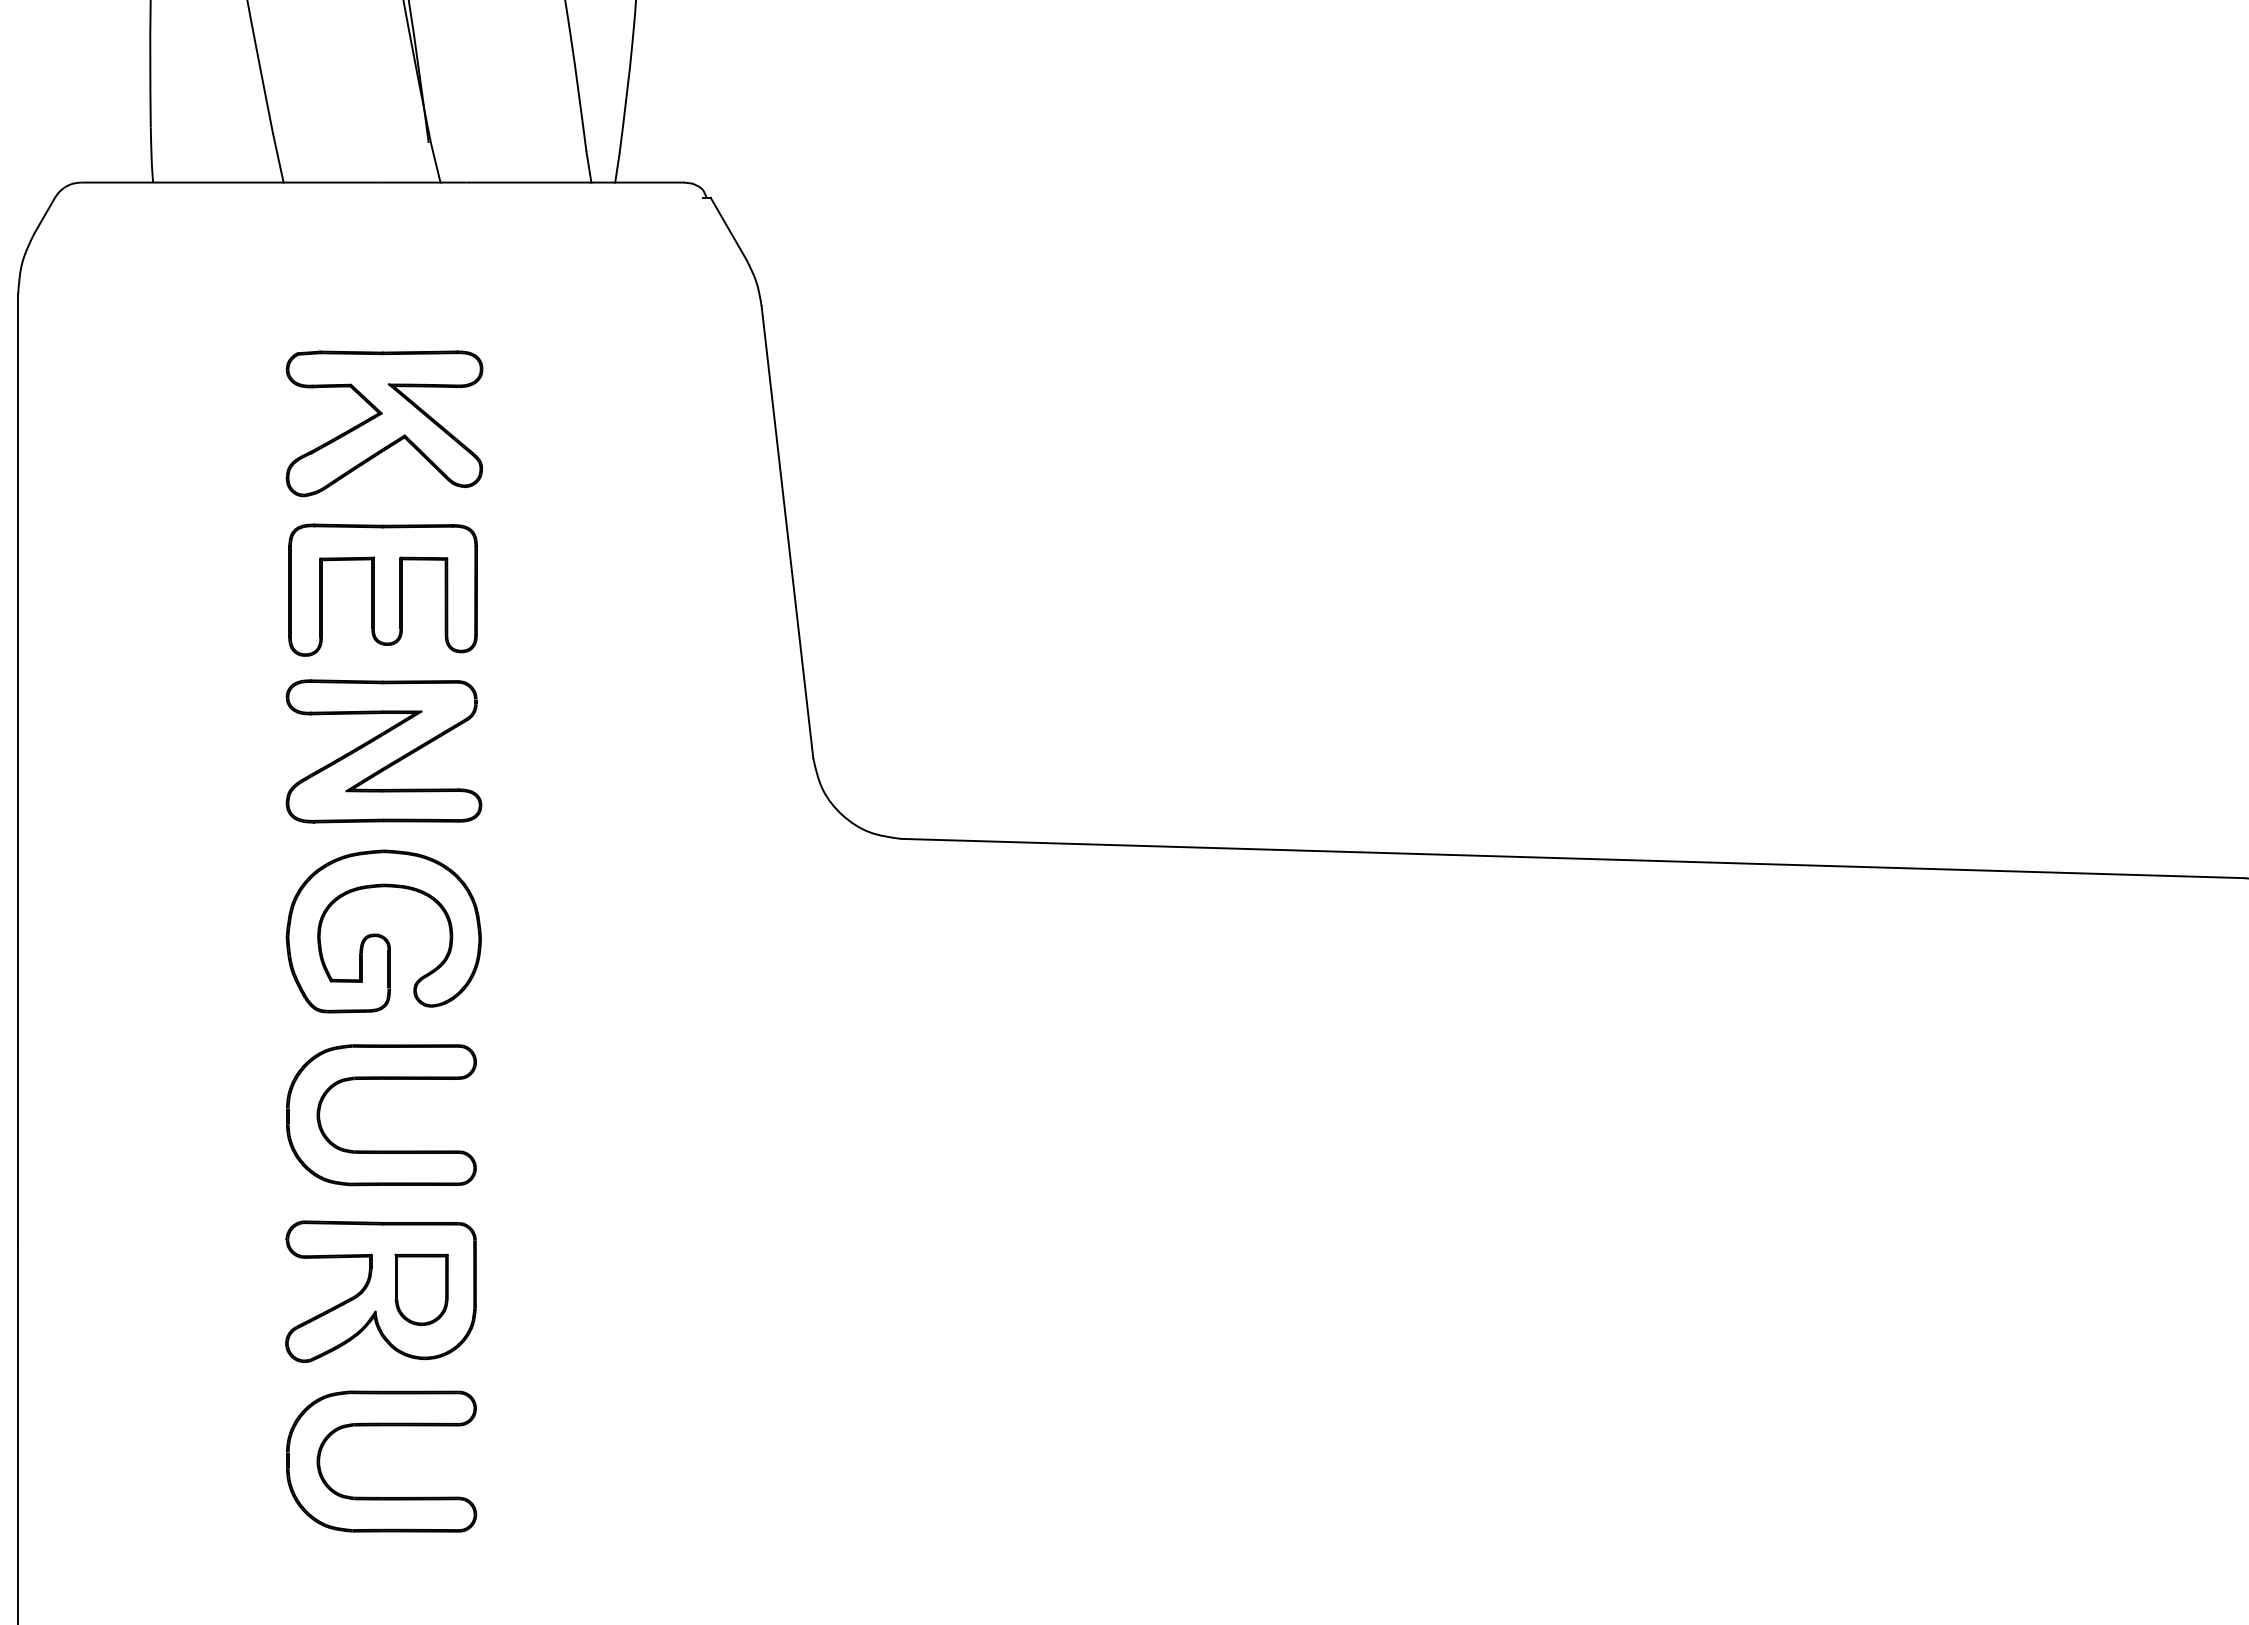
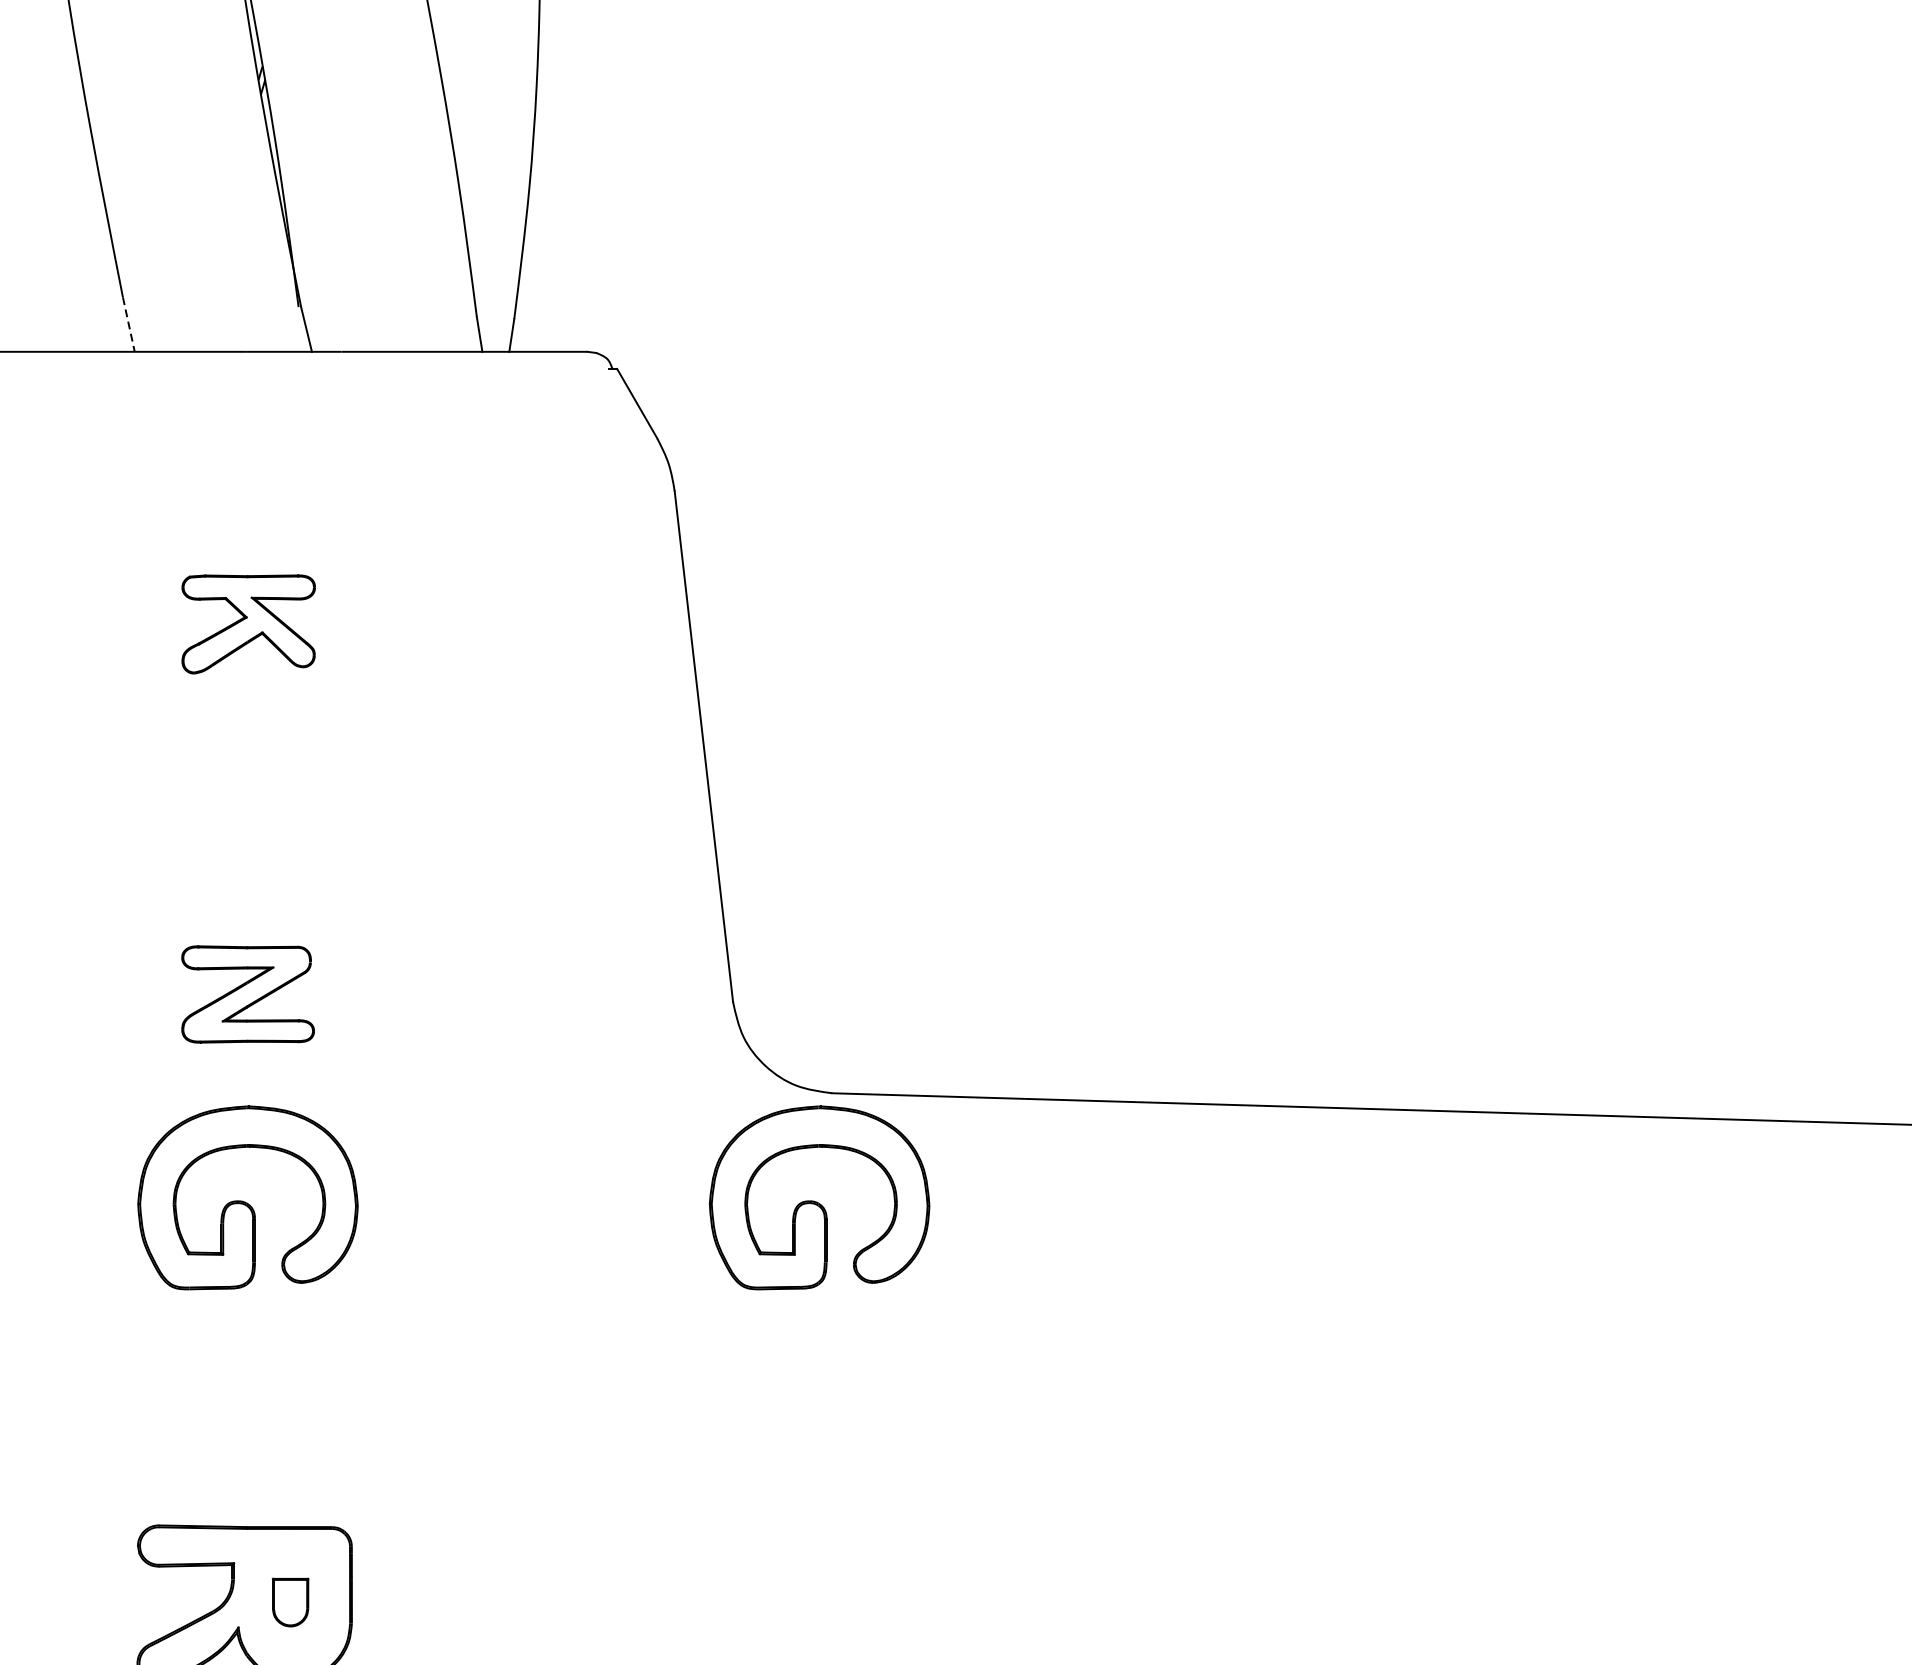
line: (278, 158) -> (128, 324), solid -> dashed
part: (384, 423) -> (248, 624), size x0.6
part: (382, 589) -> (246, 811), removed
part: (383, 751) -> (247, 994), size x0.6
part: (889, 931) -> (819, 1197), added
part: (381, 1150) -> (245, 1445), removed
part: (421, 1289) -> (290, 1602), size x0.6

